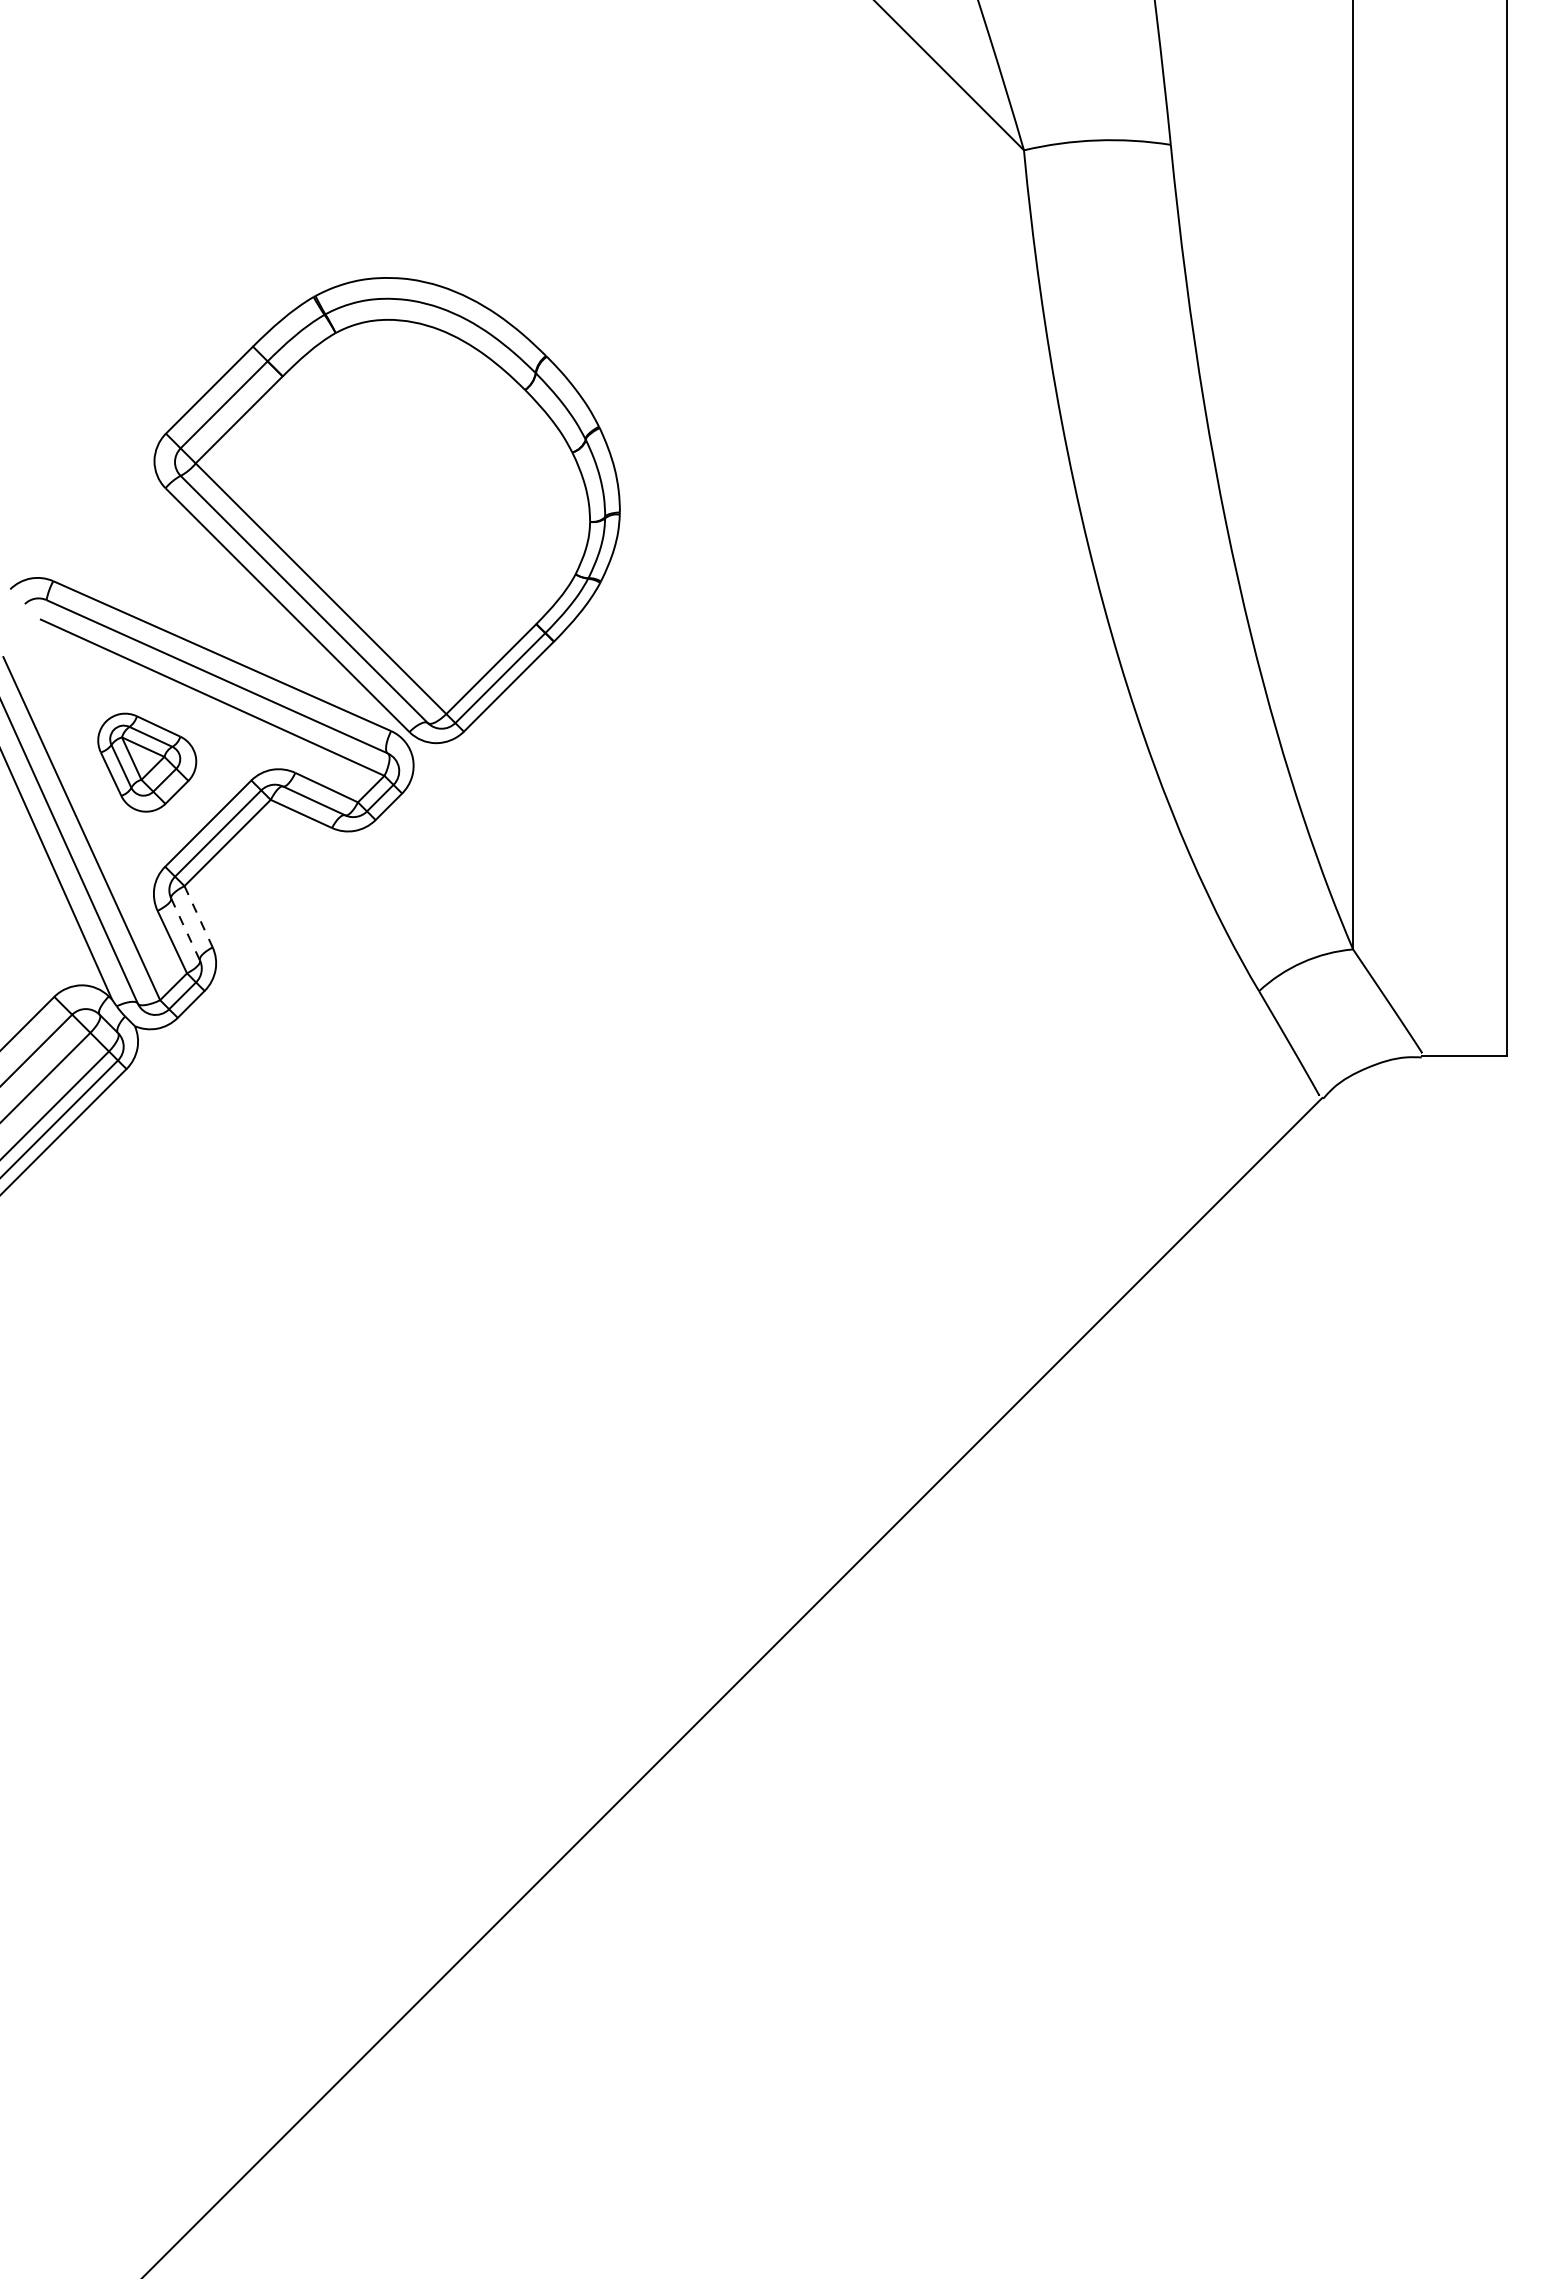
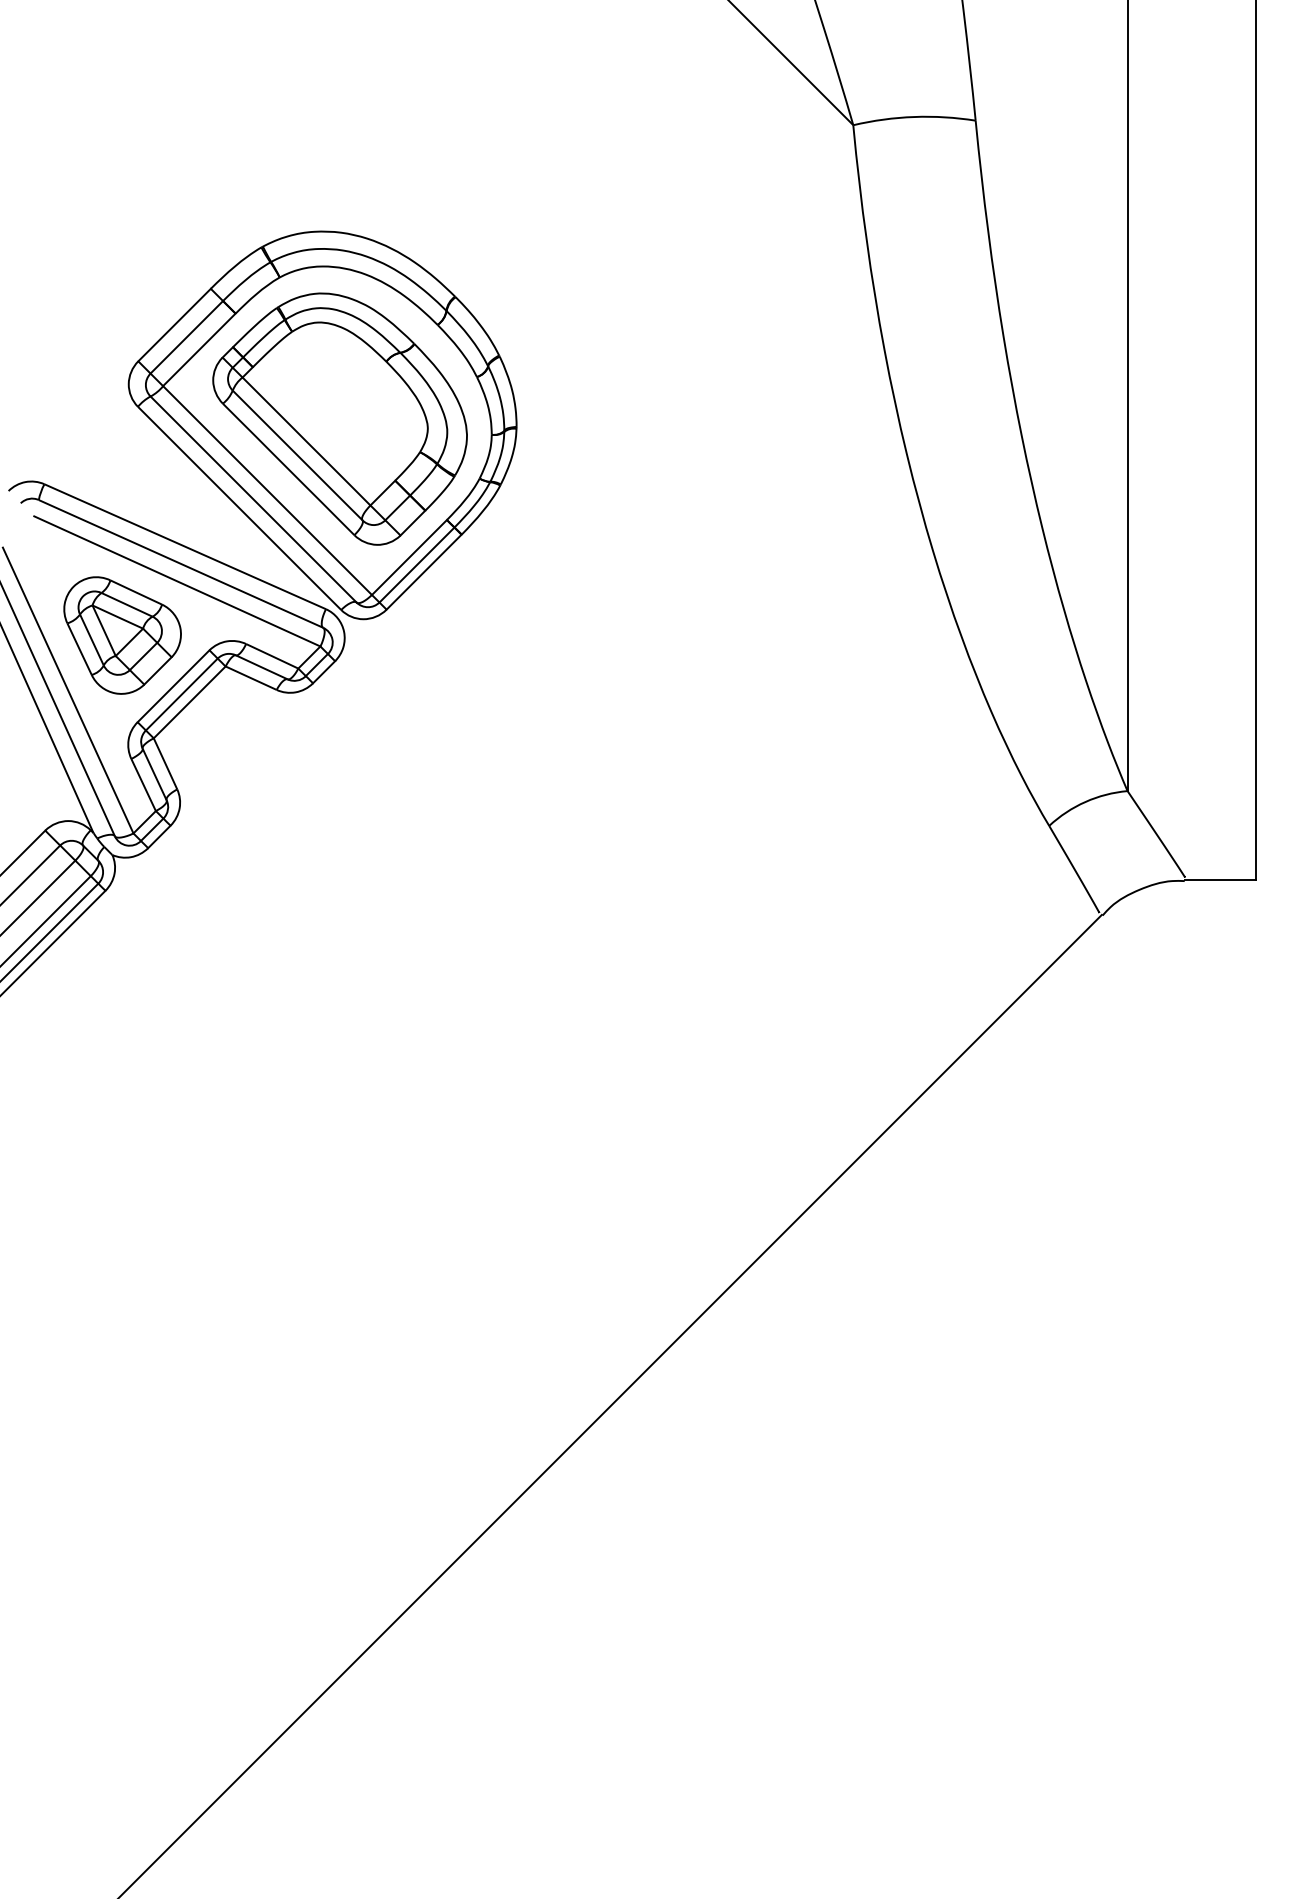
part: (408, 502) -> (340, 418), added
part: (147, 762) -> (122, 635), size x1.43
line: (198, 916) -> (165, 763), dashed -> solid
line: (185, 929) -> (154, 774), dashed -> solid

